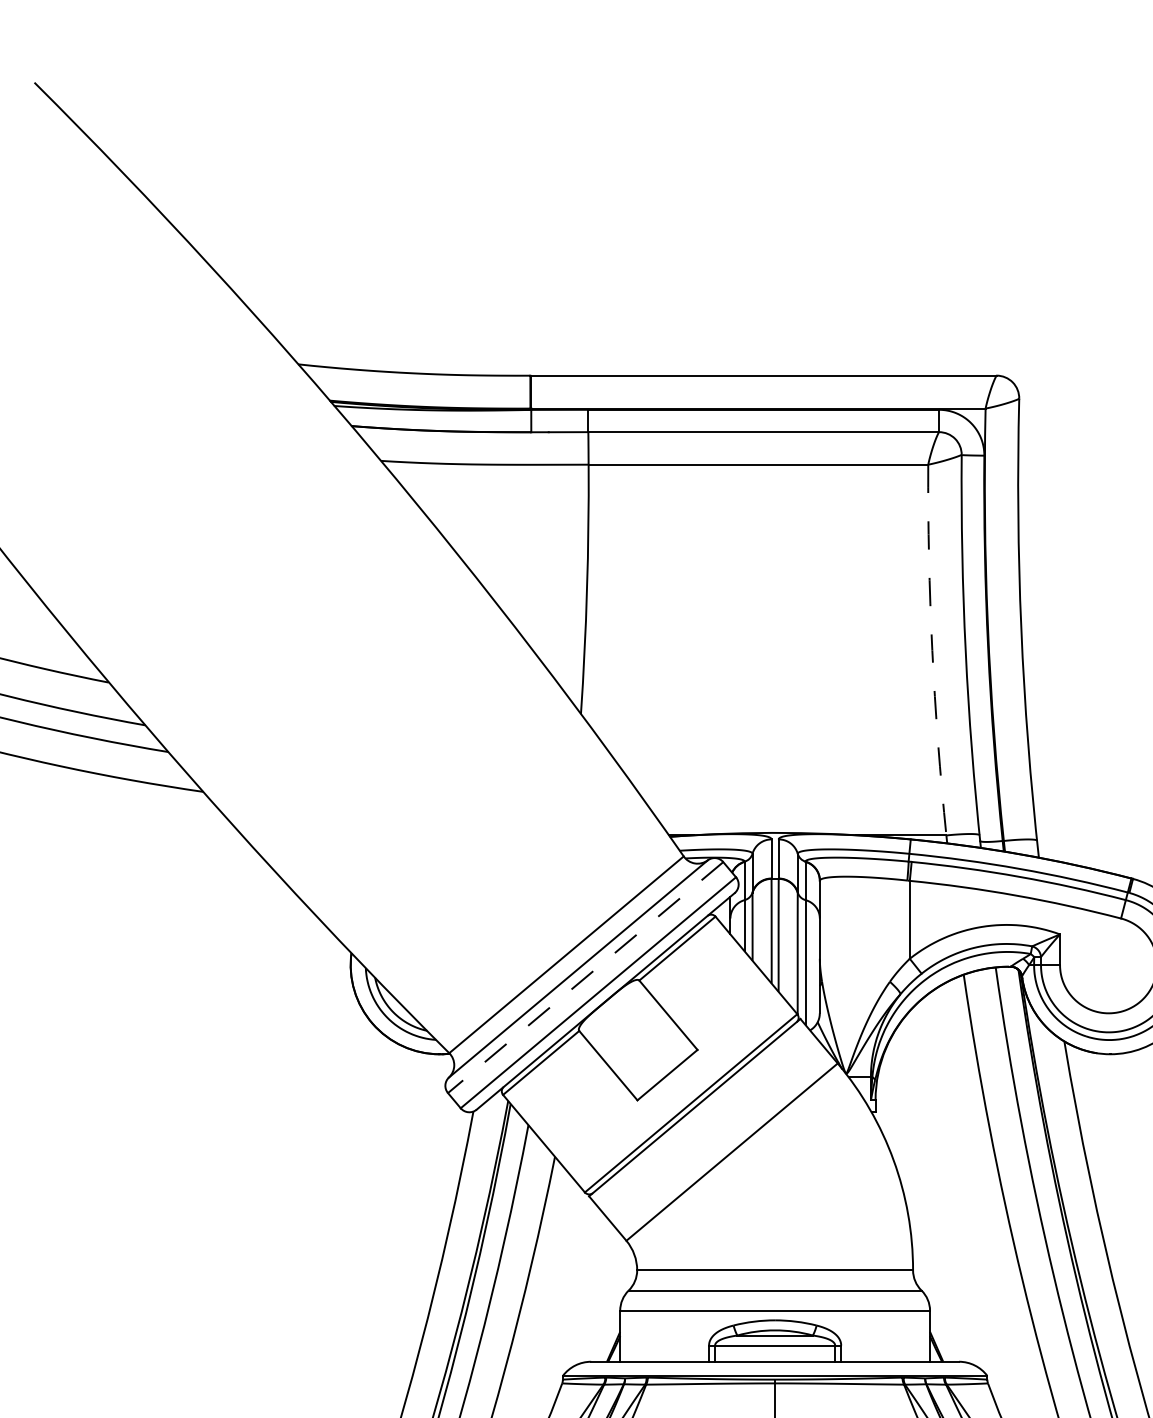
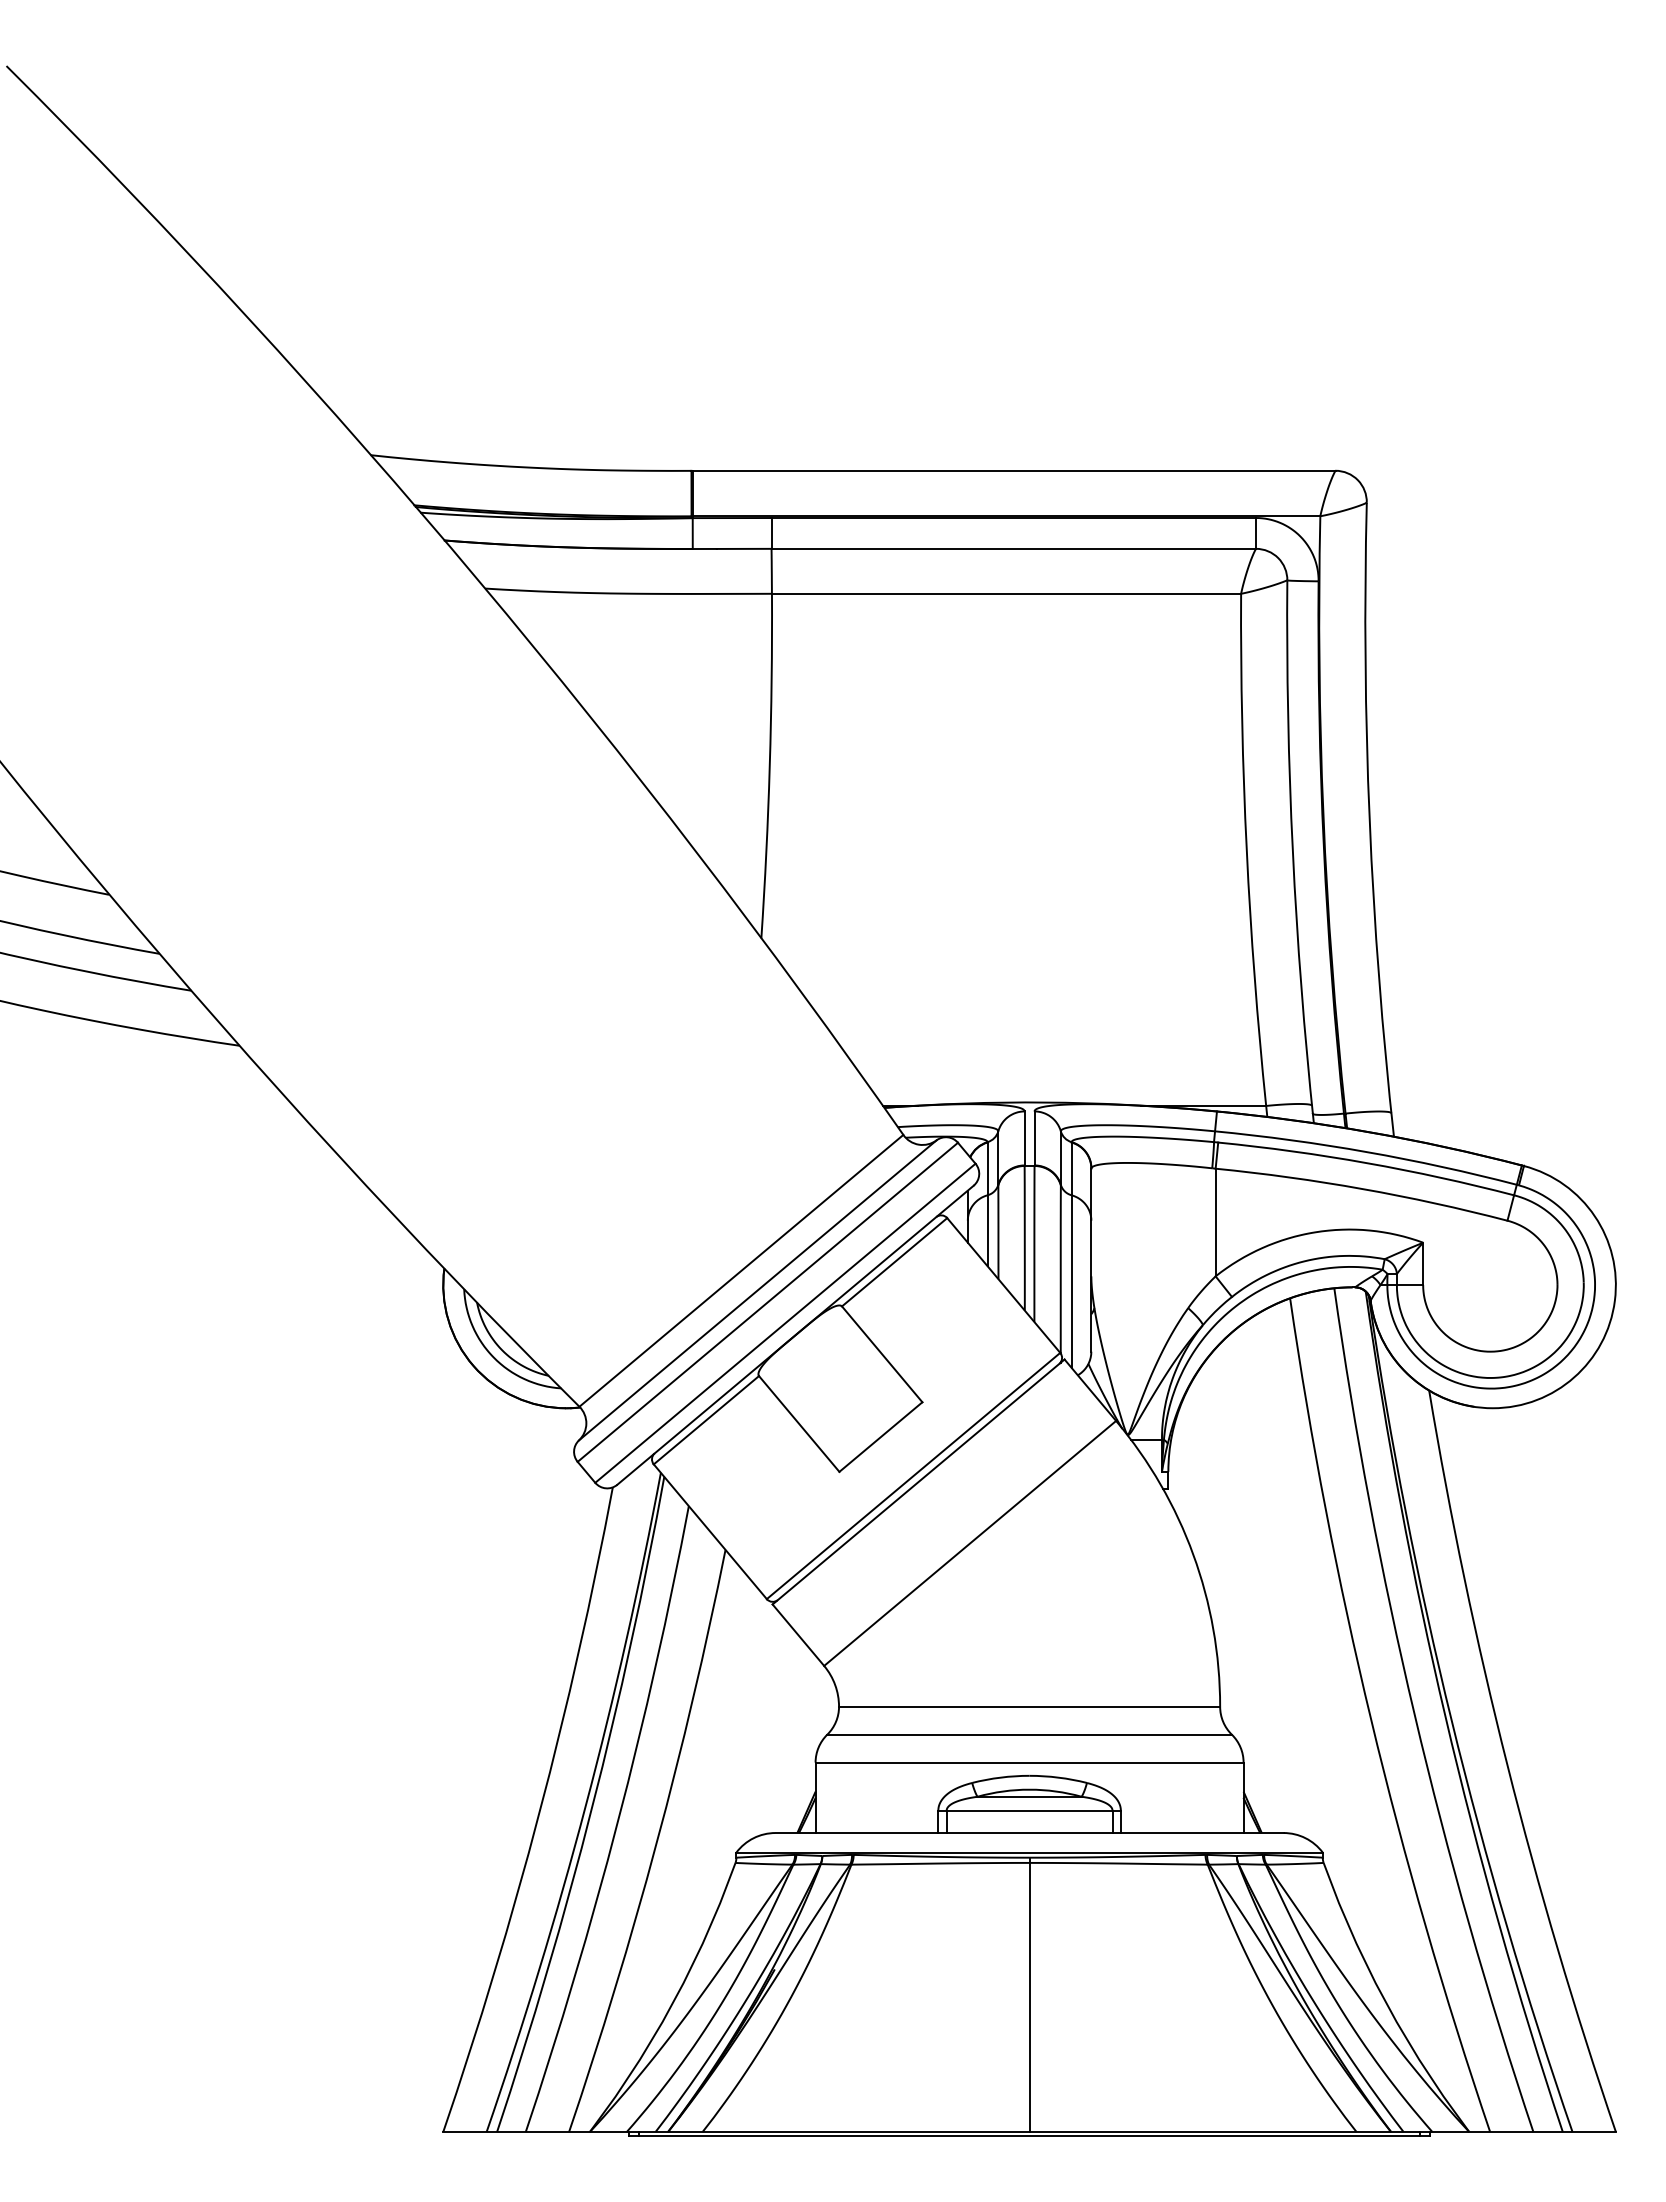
arc: (932, 650) -> (1246, 850), dashed -> solid
line: (585, 977) -> (767, 1302), dashed -> solid

